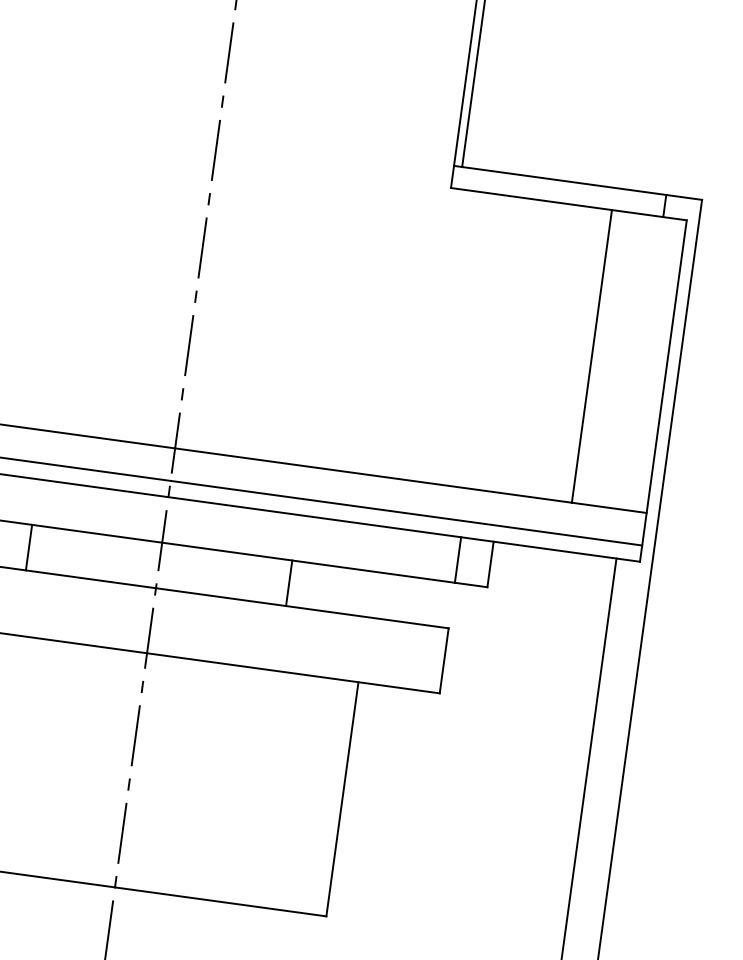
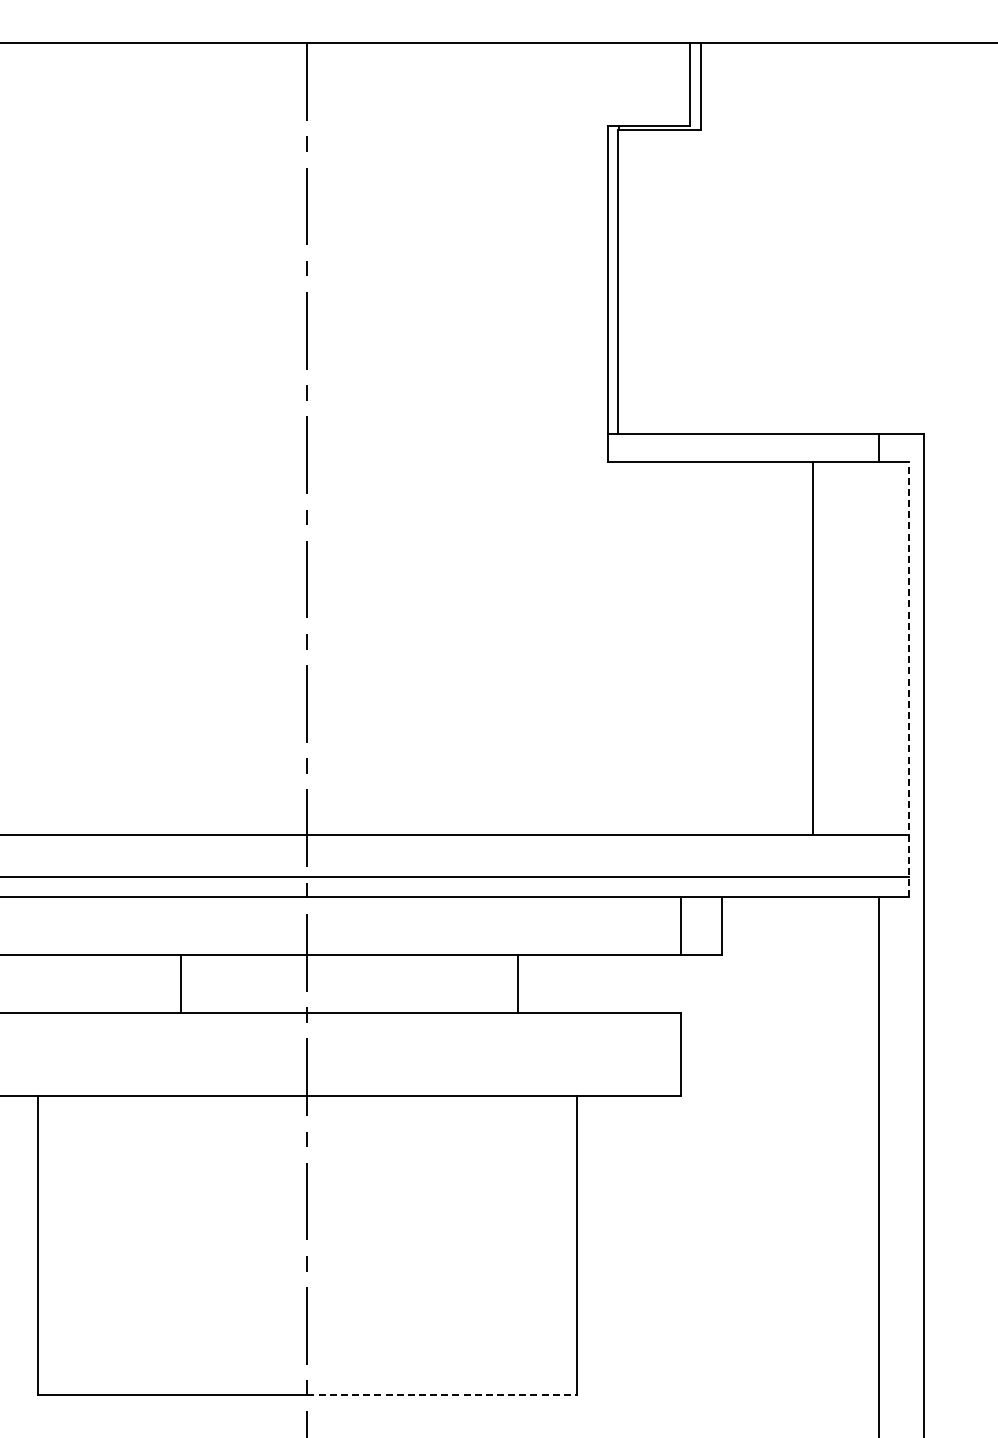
line: (663, 390) -> (908, 679), solid -> dashed
line: (28, 547) -> (180, 984), moved
line: (289, 583) -> (518, 984), moved
line: (220, 901) -> (442, 1394), solid -> dashed

